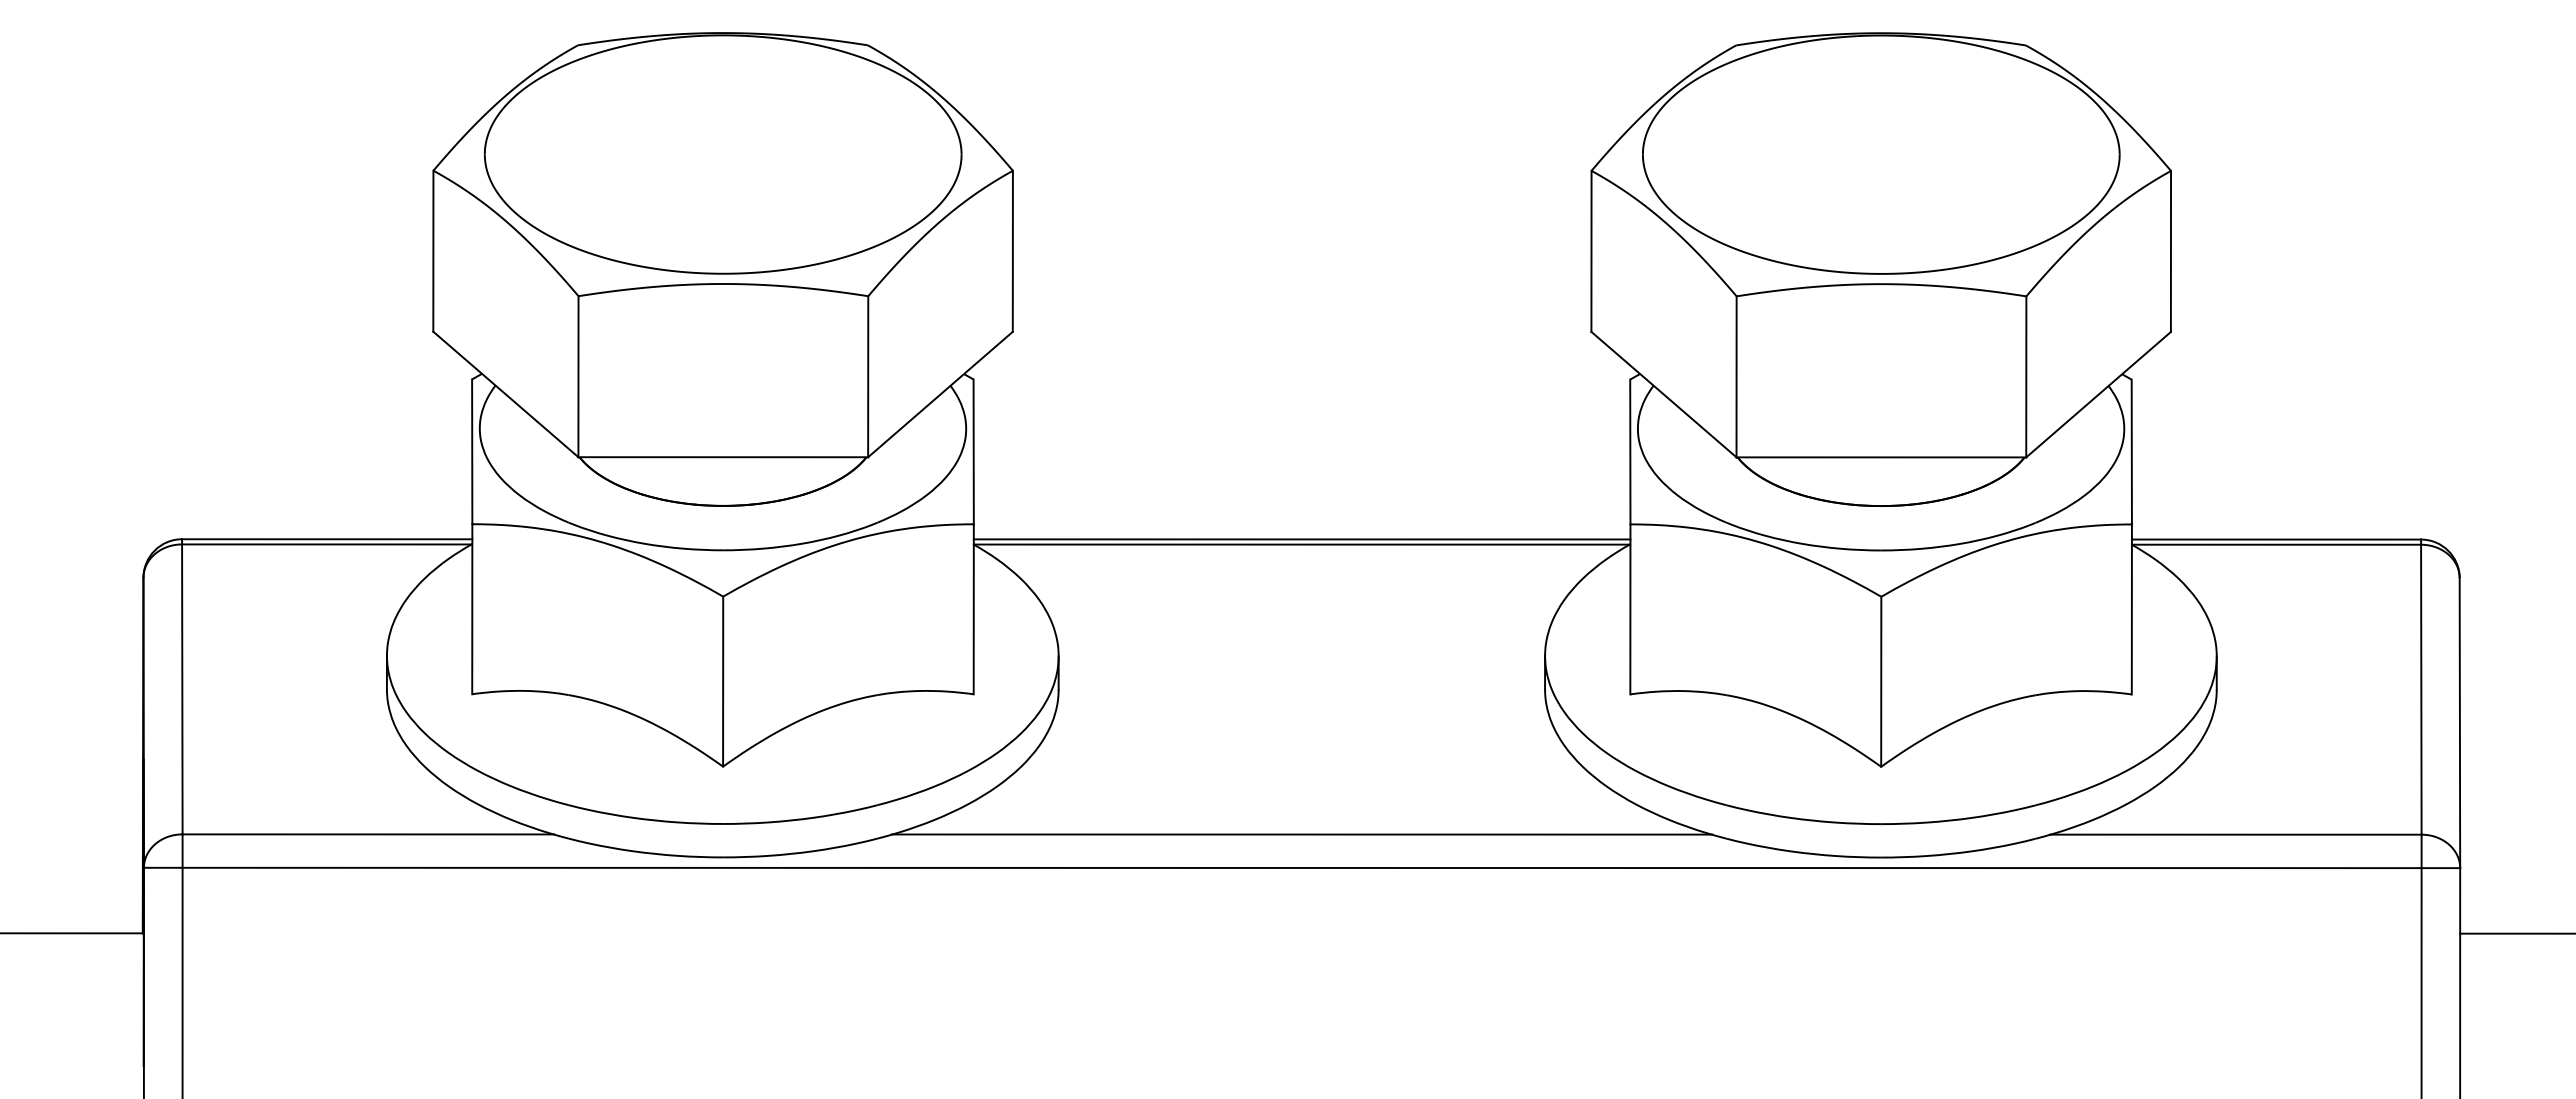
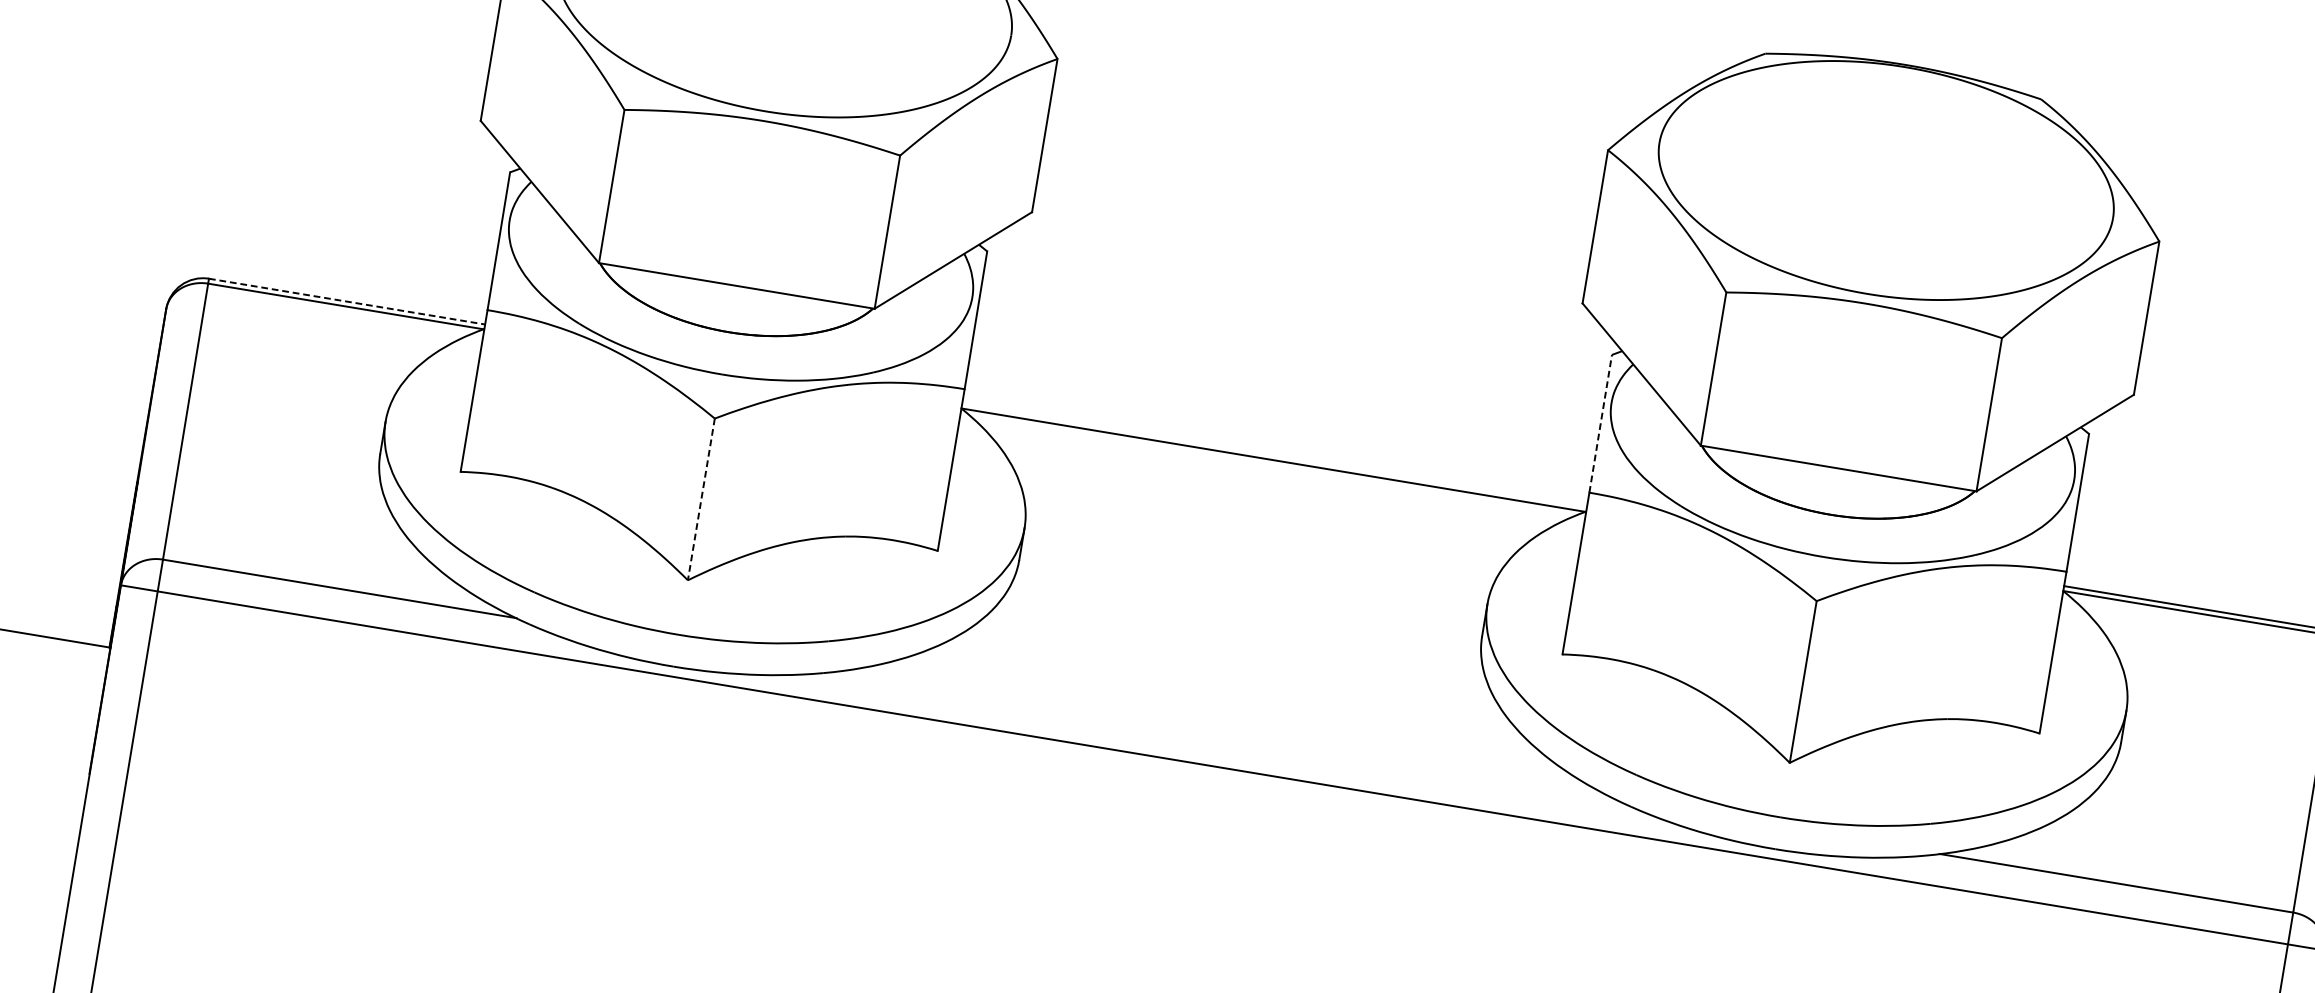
line: (1630, 451) -> (1600, 423), solid -> dashed
line: (327, 539) -> (347, 301), solid -> dashed
line: (1301, 539) -> (1274, 455), removed
line: (723, 681) -> (701, 499), solid -> dashed
line: (1301, 834) -> (1227, 735), removed

